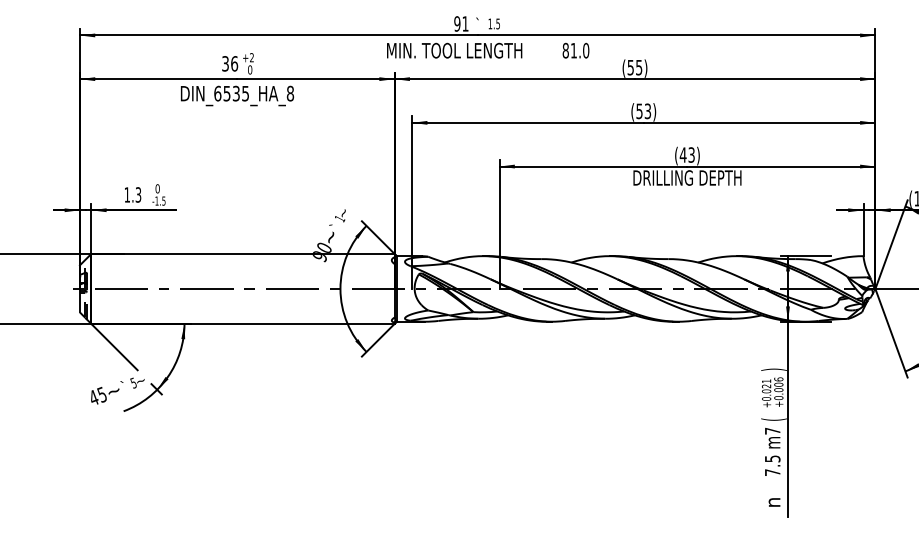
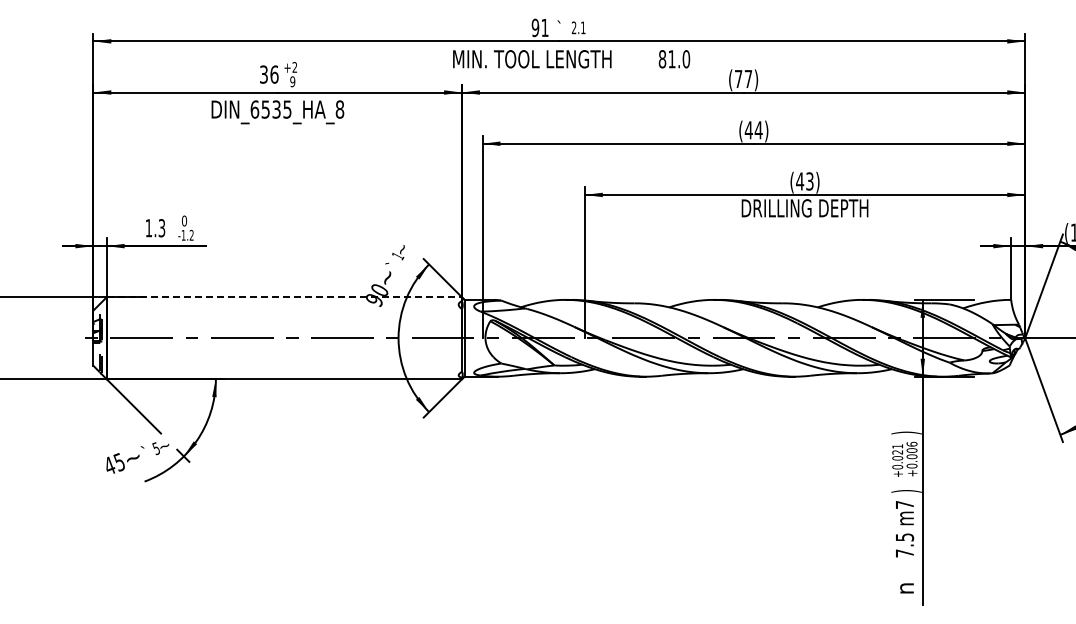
text: (494, 23) -> (578, 27), 1.5 -> 2.1
text: (634, 68) -> (743, 79), (55) -> (77)
text: (249, 69) -> (292, 81), 0 -> 9
text: (643, 111) -> (753, 130), (53) -> (44)
text: (163, 200) -> (191, 234), -1.5 -> -1.2
line: (243, 254) -> (284, 297), solid -> dashed
text: (774, 419) -> (906, 491), ( -> )

